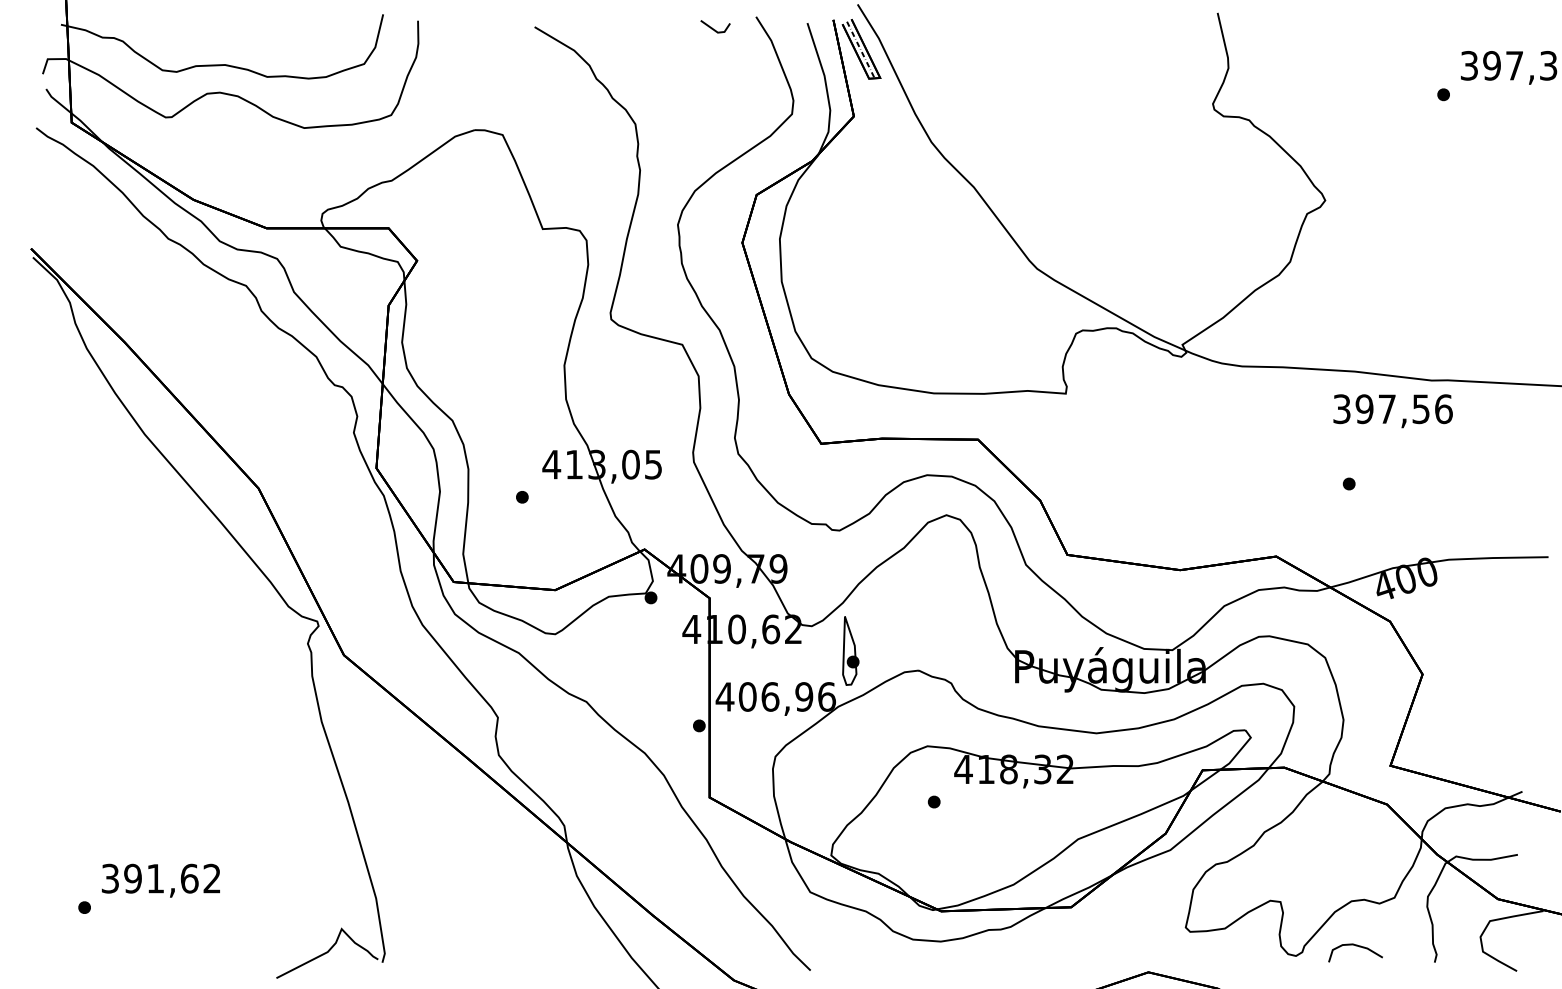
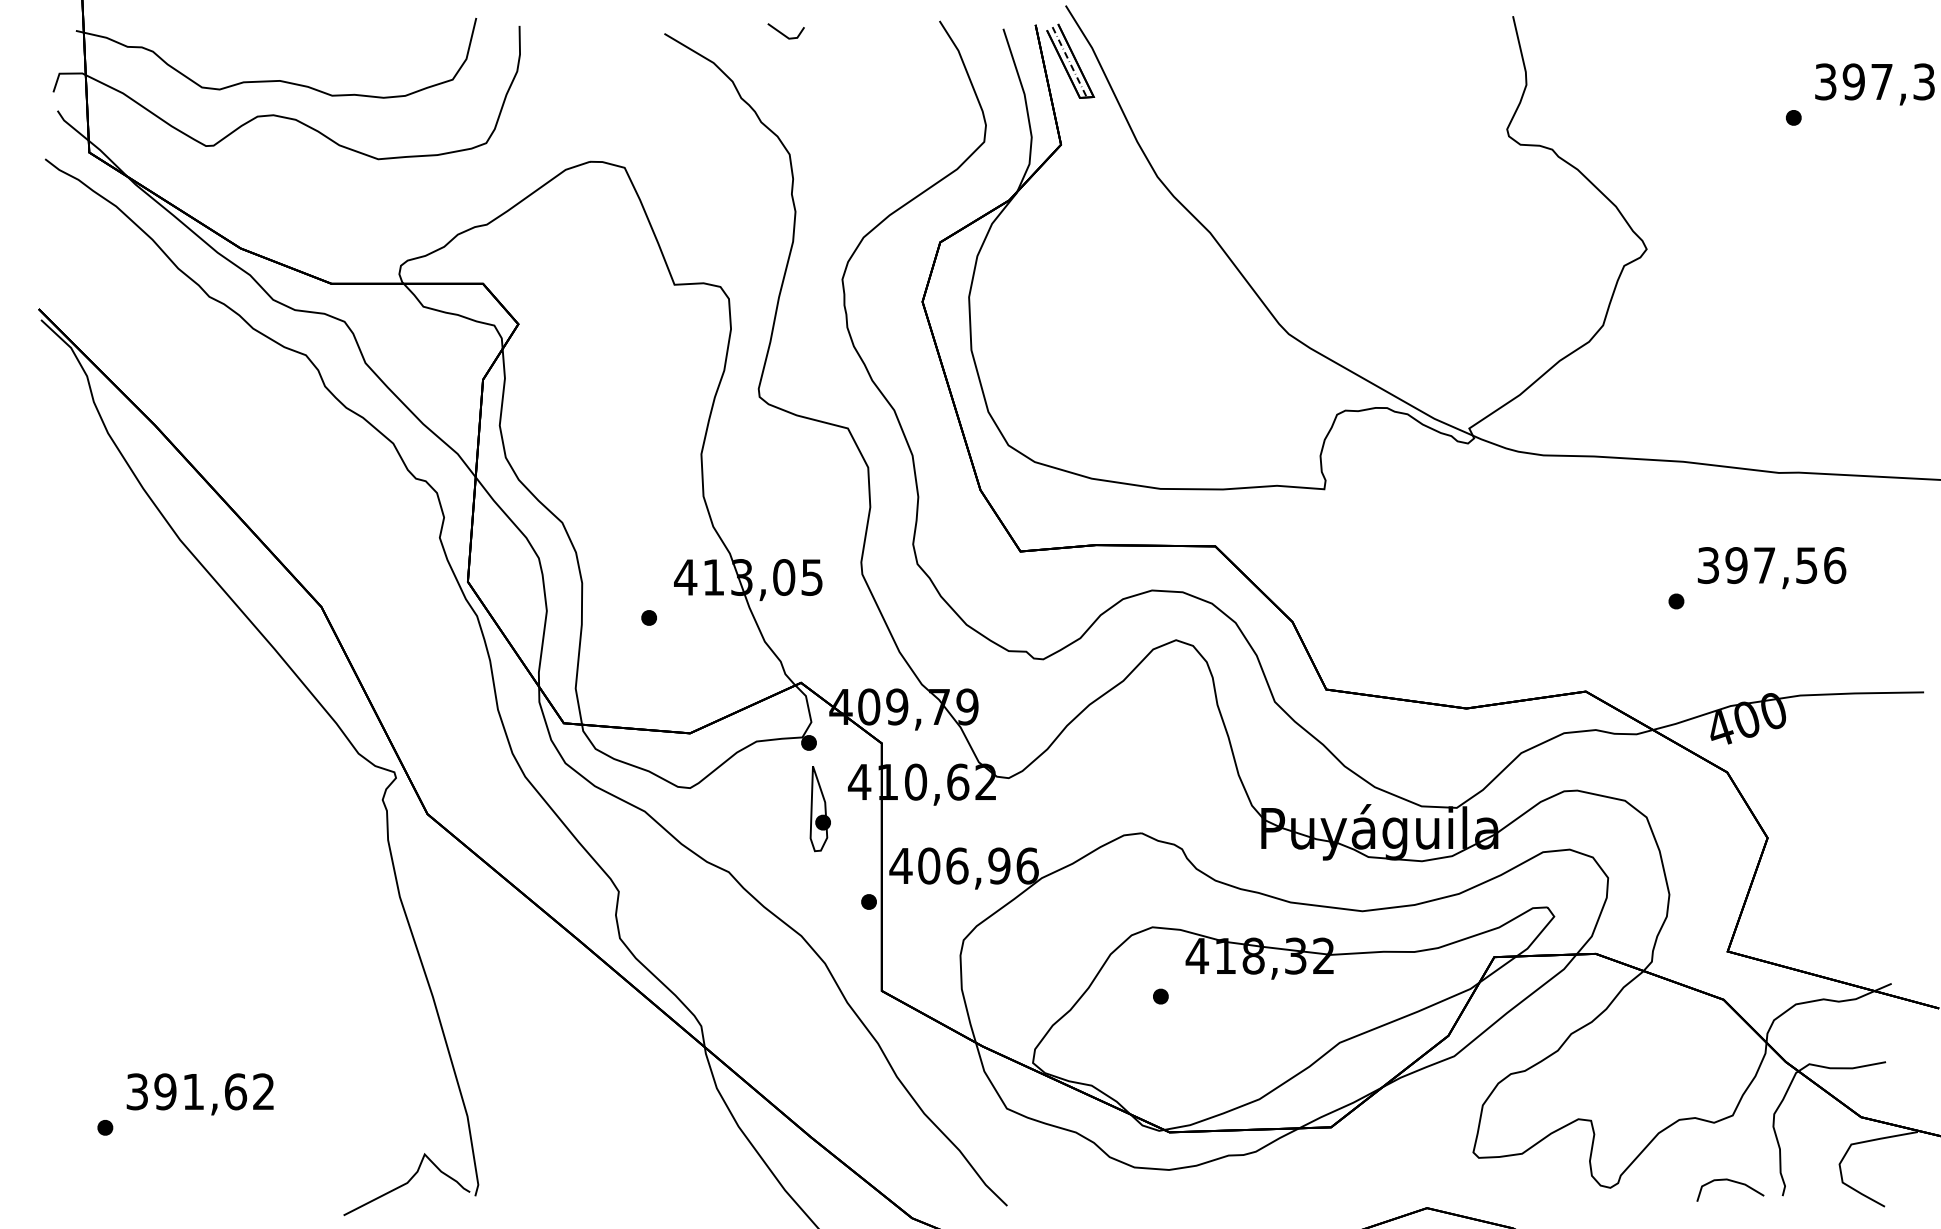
line: (713, 28) -> (783, 33), moved
text: (1392, 411) -> (1771, 568), moved
part: (850, 651) -> (819, 809), moved
curve: (1358, 946) -> (1733, 1182), moved

